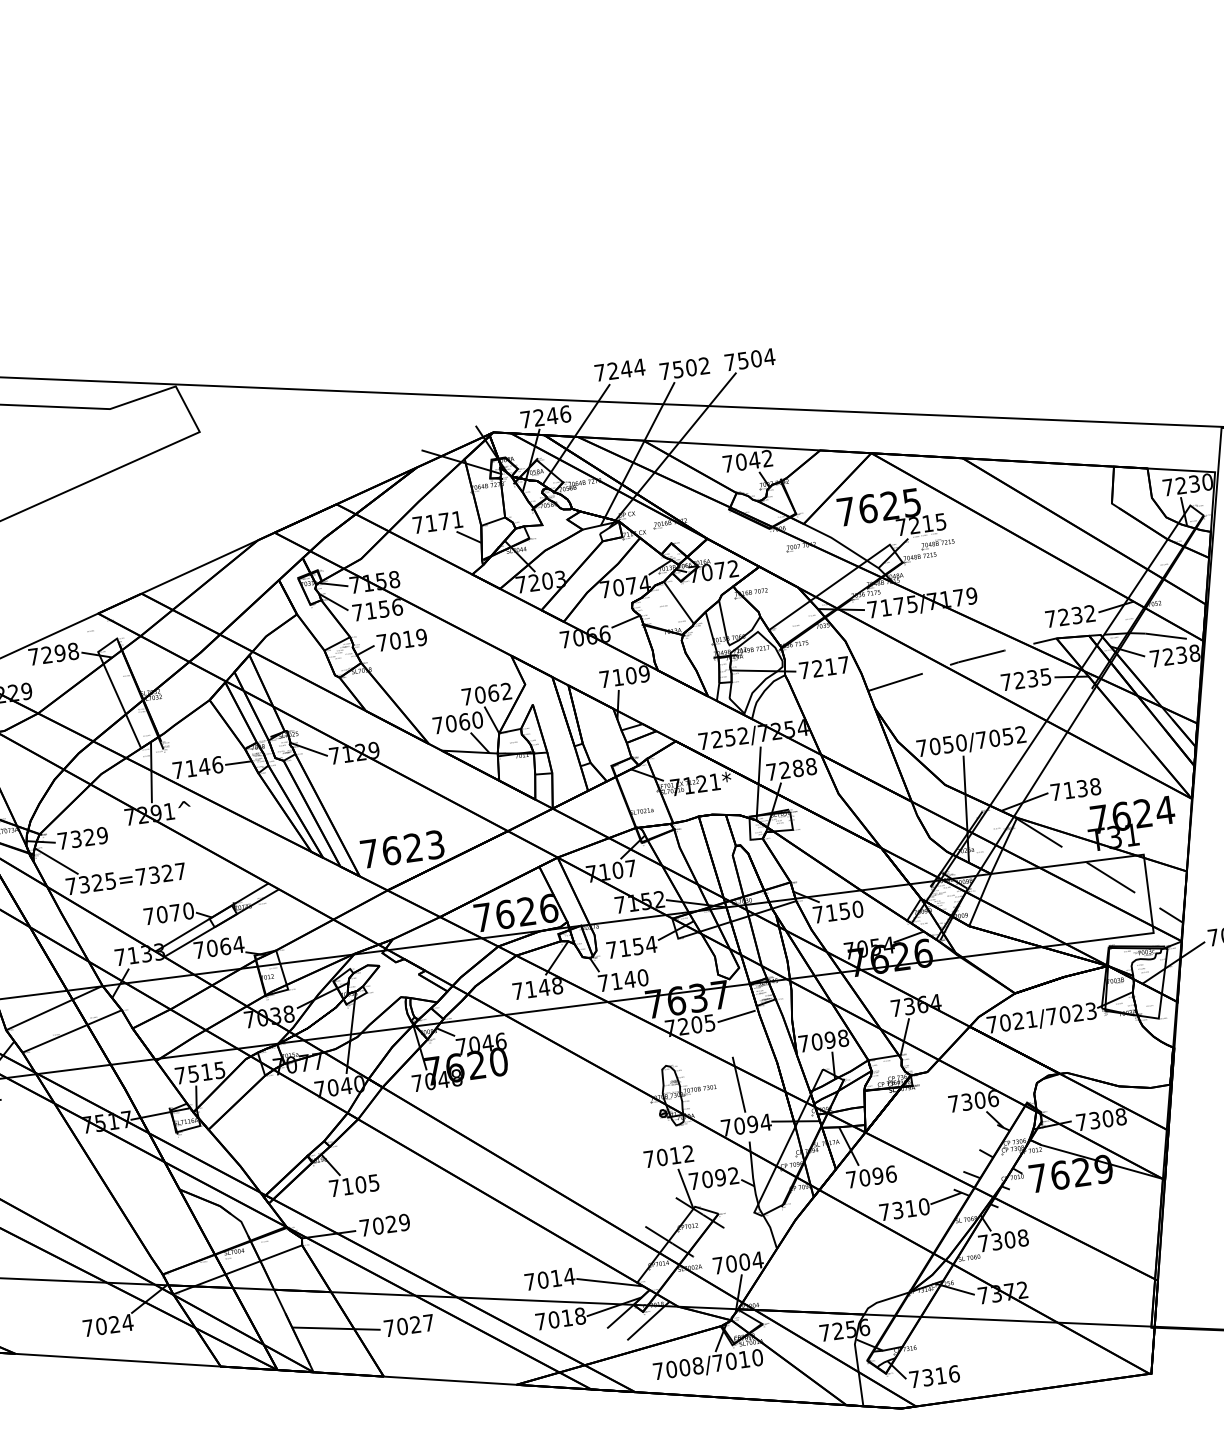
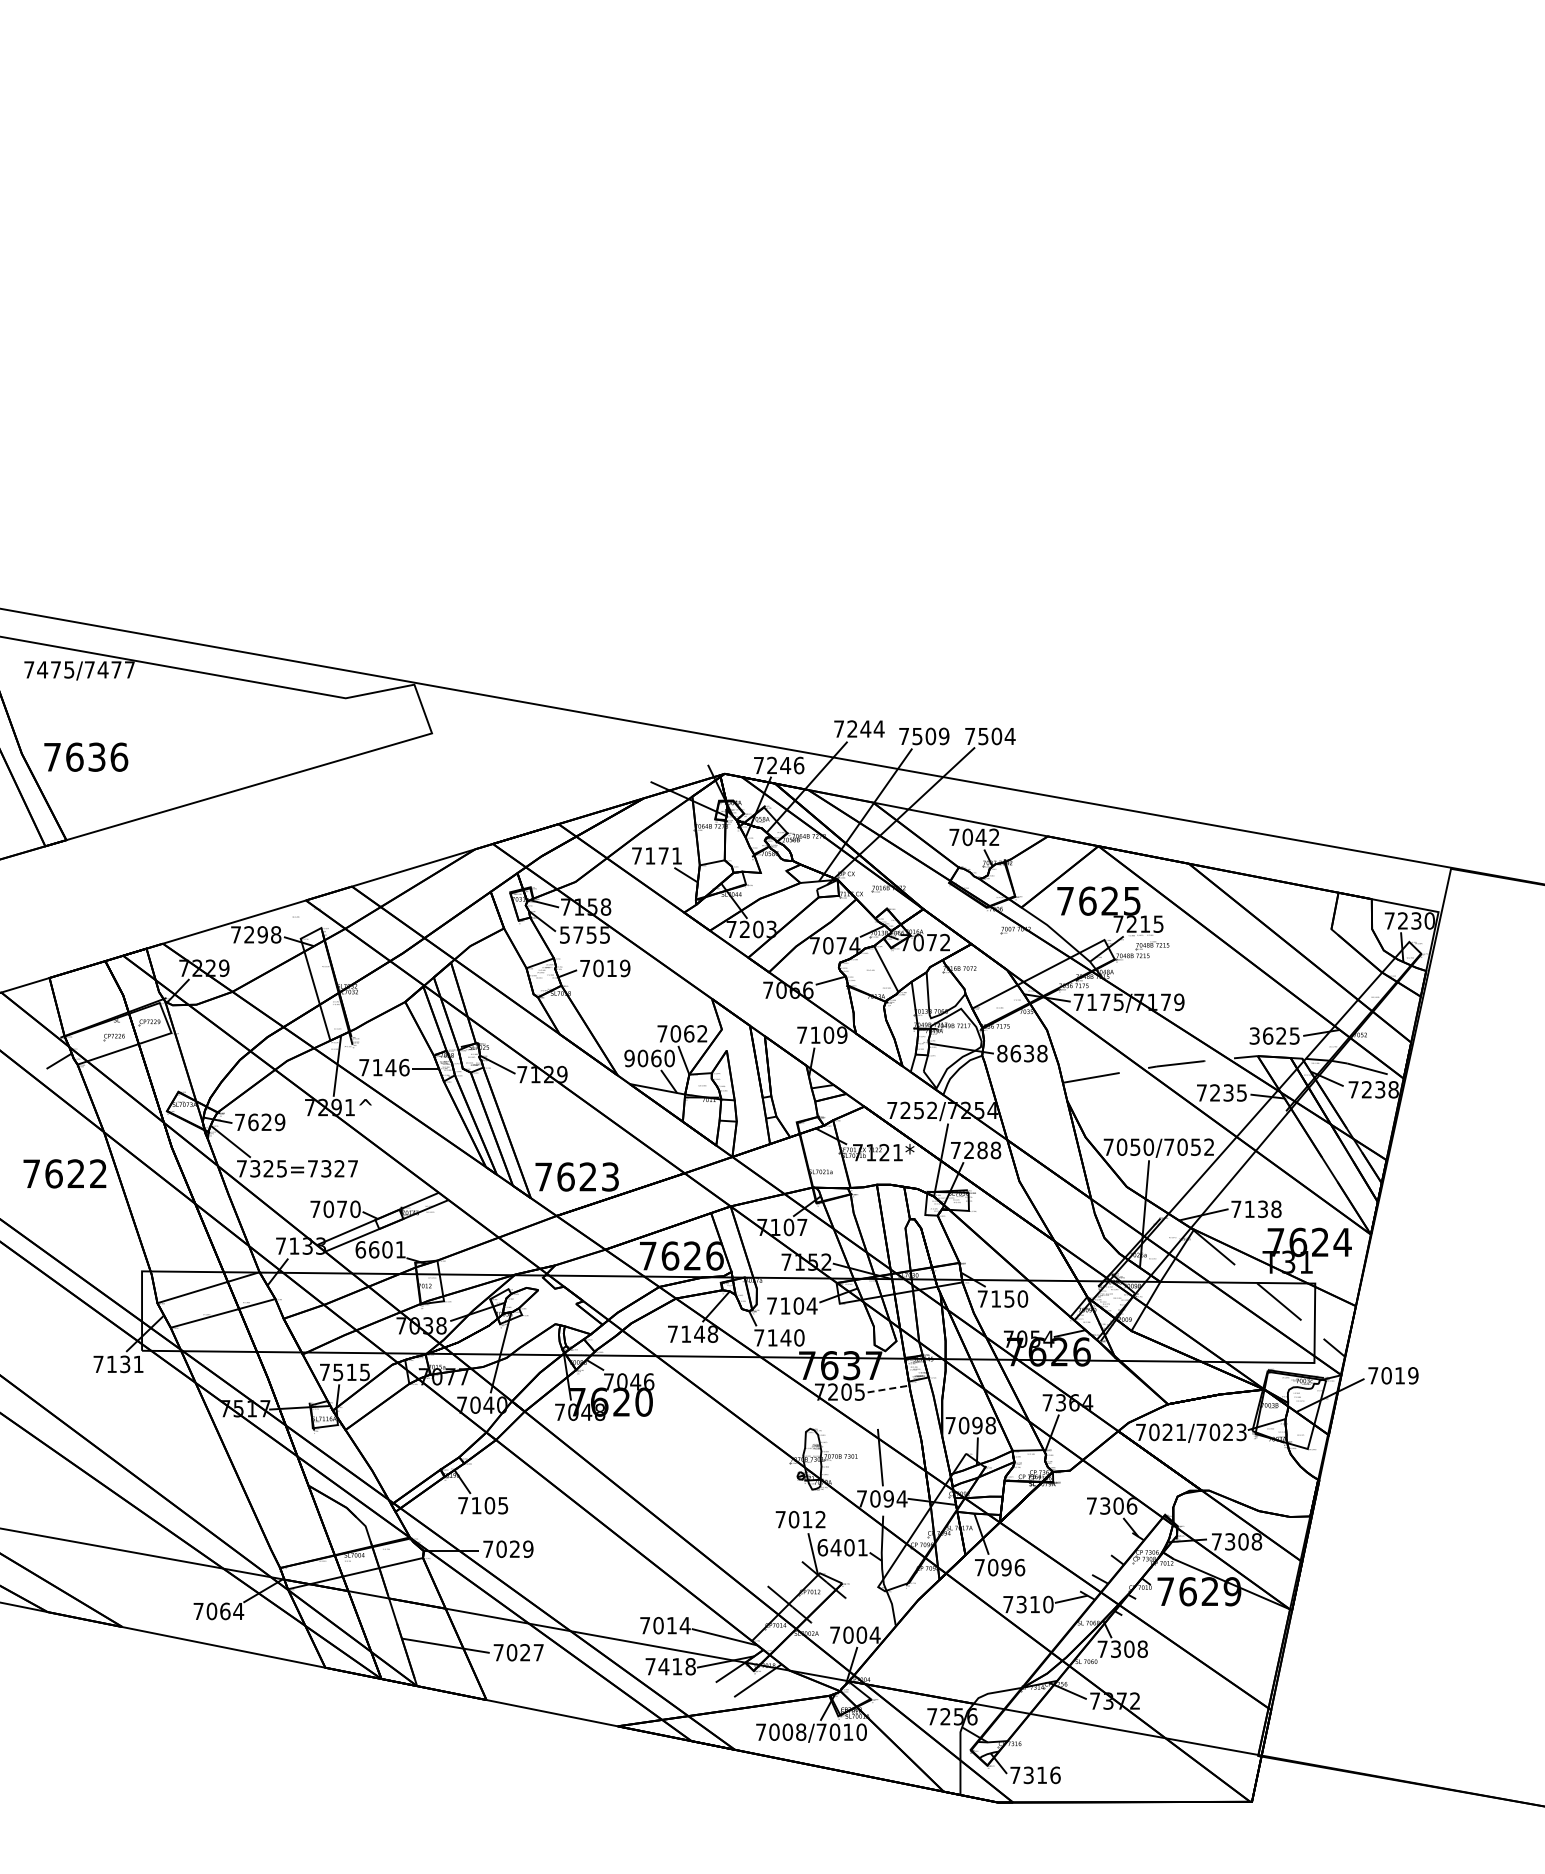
text: (704, 365) -> (944, 736), 7502 -> 7509
text: (378, 609) -> (585, 934), 7156 -> 5755
text: (1070, 615) -> (1274, 1035), 7232 -> 3625
text: (824, 667) -> (1022, 1053), 7217 -> 8638
text: (438, 725) -> (629, 1058), 7060 -> 9060
text: (76, 839) -> (253, 1122), 7329 -> 7629
text: (637, 945) -> (798, 1305), 7154 -> 7104
text: (218, 947) -> (380, 1249), 7064 -> 6601
line: (736, 1016) -> (887, 1389), solid -> dashed
text: (713, 1178) -> (842, 1547), 7092 -> 6401
text: (553, 1319) -> (663, 1666), 7018 -> 7418
text: (114, 1324) -> (225, 1611), 7024 -> 7064

